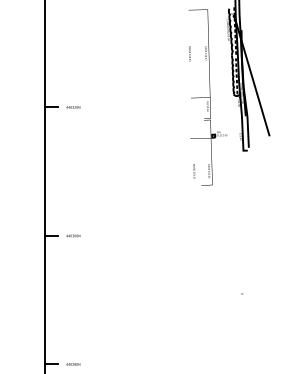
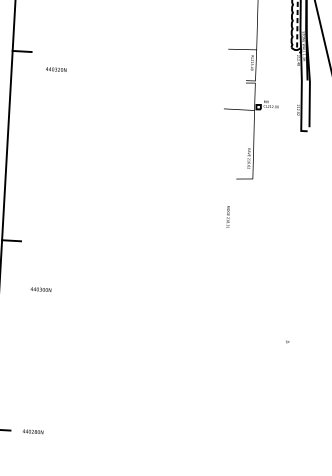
text: (73, 107) -> (56, 69), moved
text: (194, 171) -> (228, 216), moved
text: (73, 235) -> (41, 289), moved

